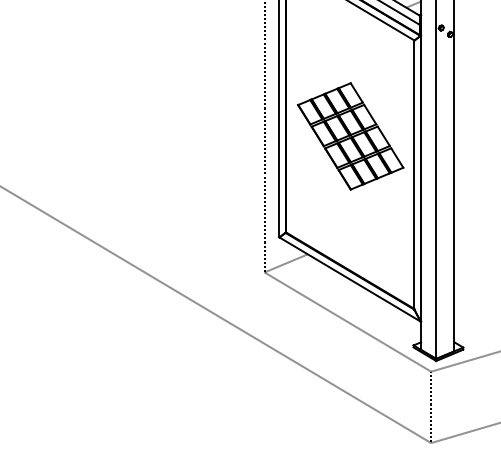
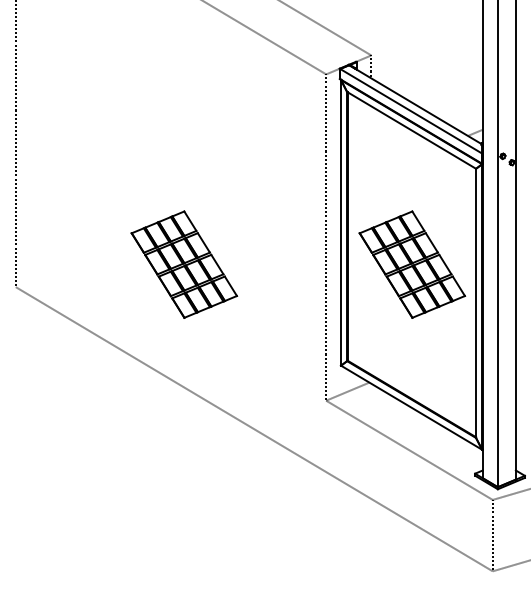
part: (122, 136) -> (184, 264), added

